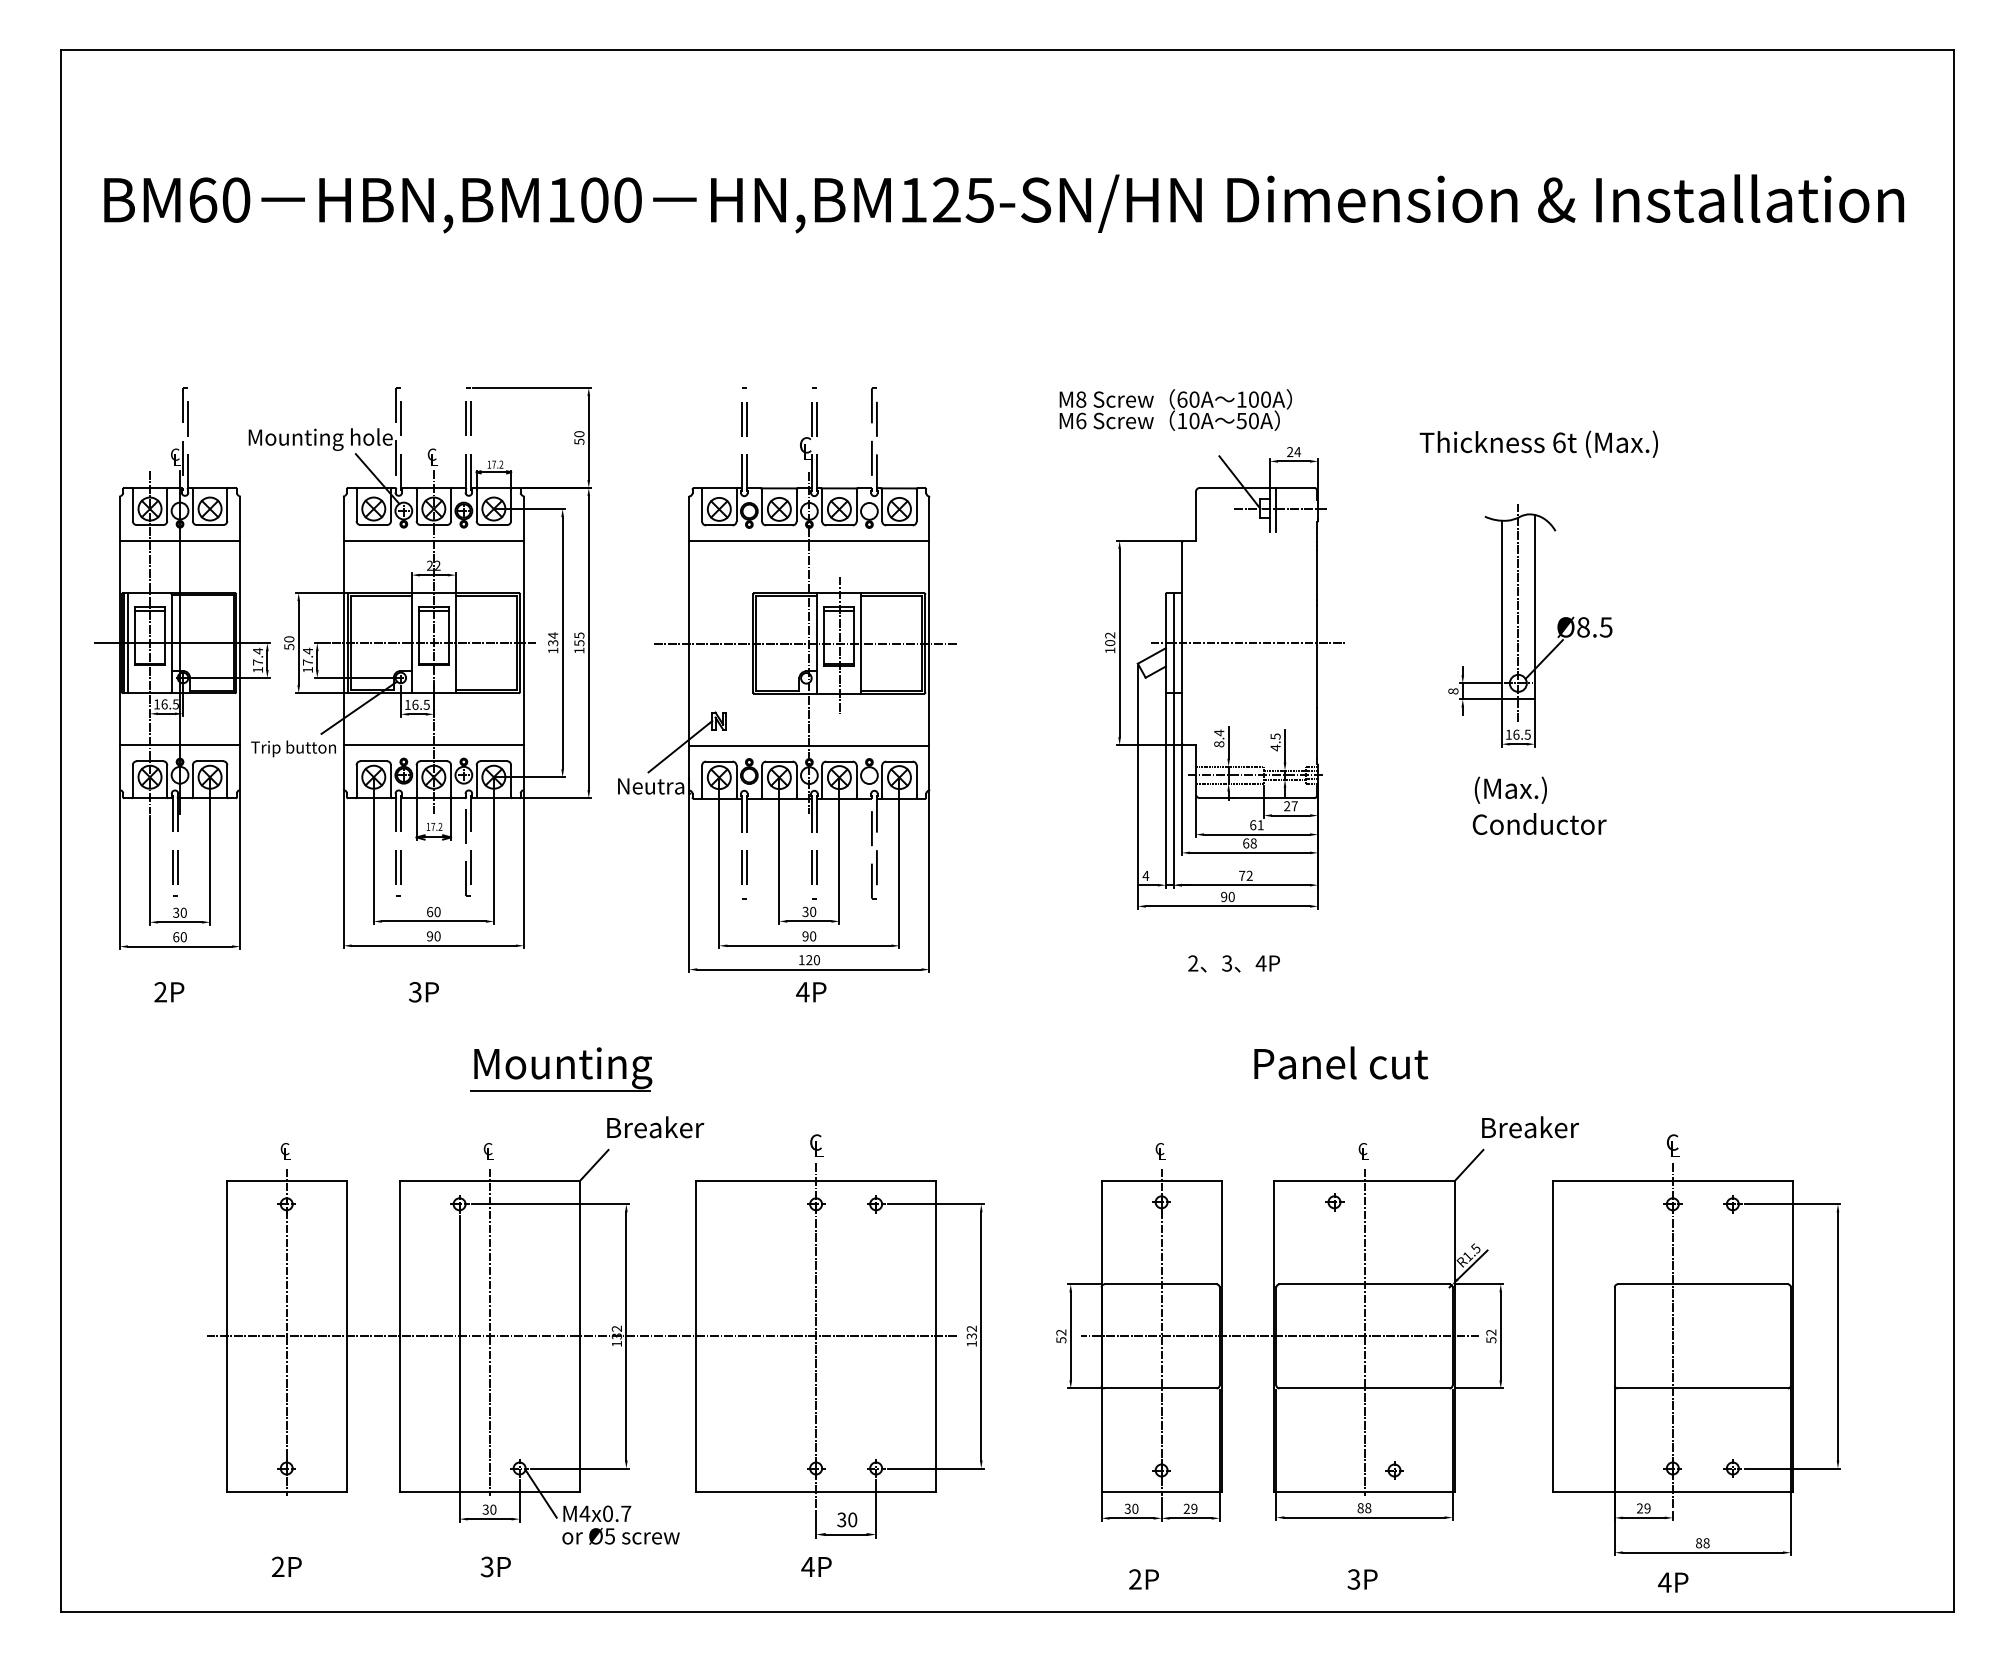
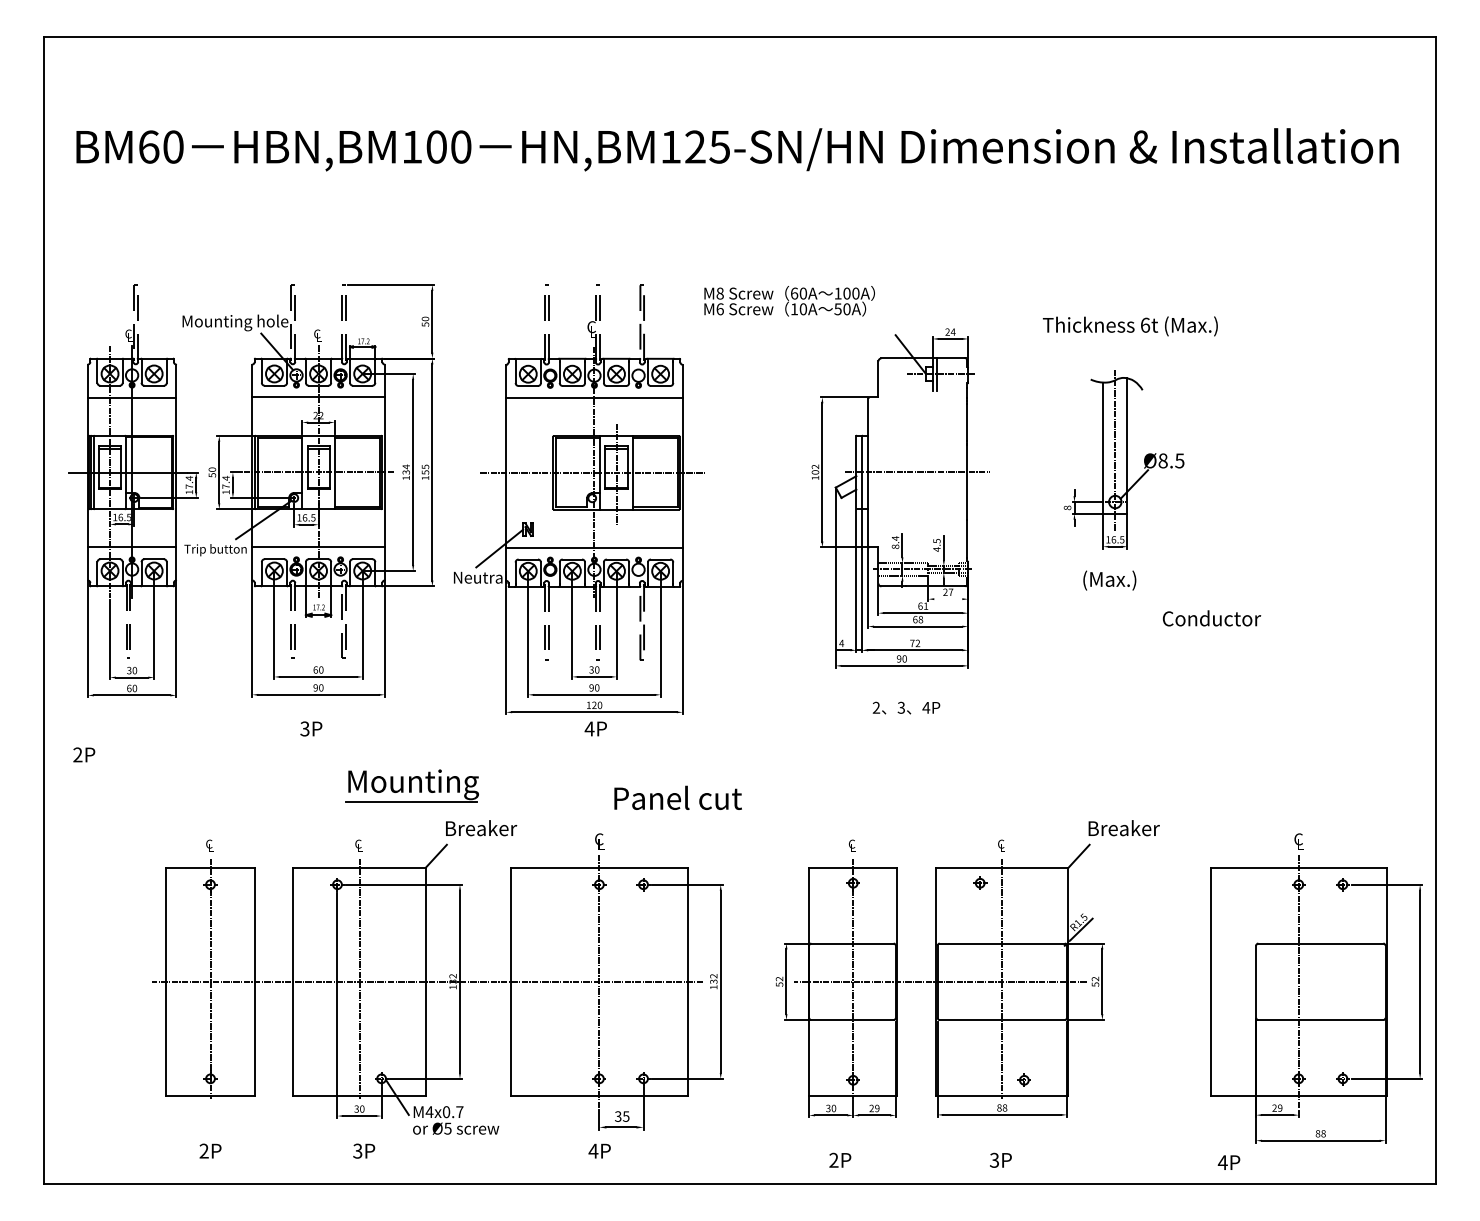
text: (1175, 410) -> (789, 301), moved
line: (1291, 816) -> (948, 599), removed
text: (1540, 824) -> (1212, 618), moved
text: (169, 991) -> (84, 754), moved
text: (1340, 1062) -> (677, 797), moved
part: (1696, 1345) -> (1316, 988), moved
text: (853, 1519) -> (626, 1116), 30 -> 35

